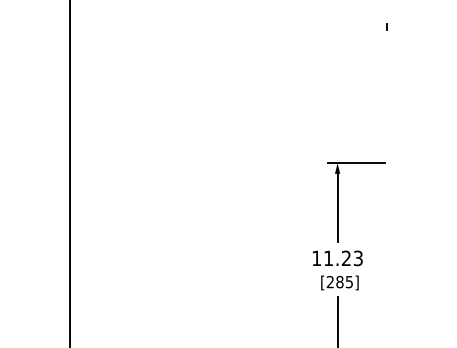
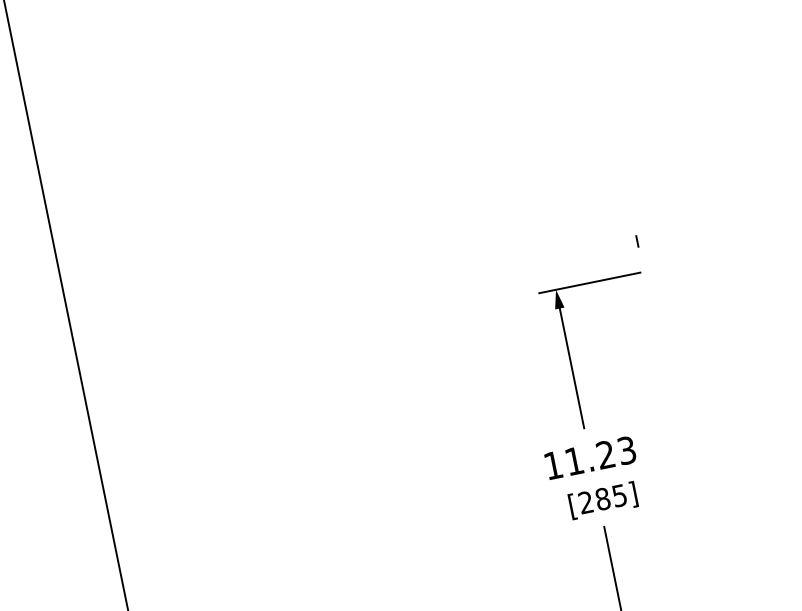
part: (386, 26) -> (636, 240), moved

